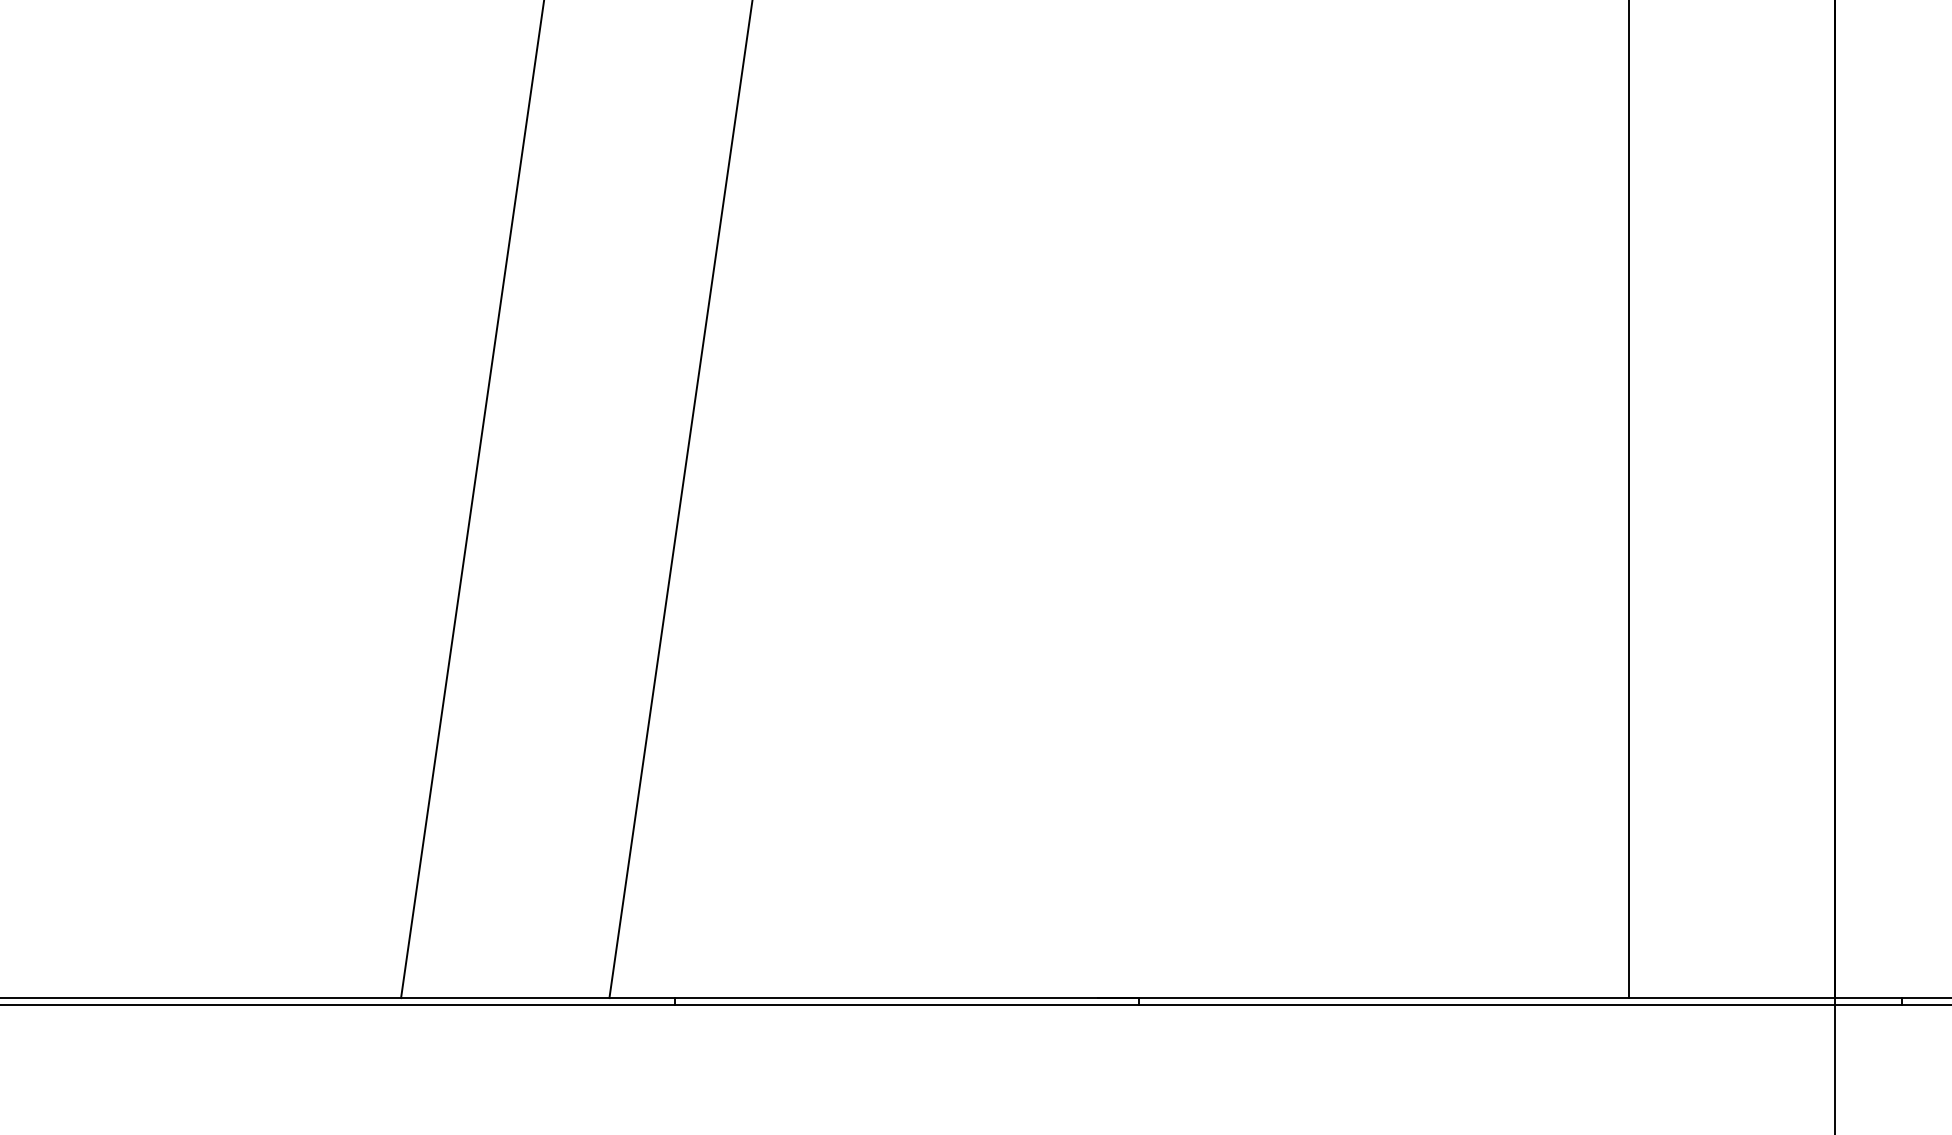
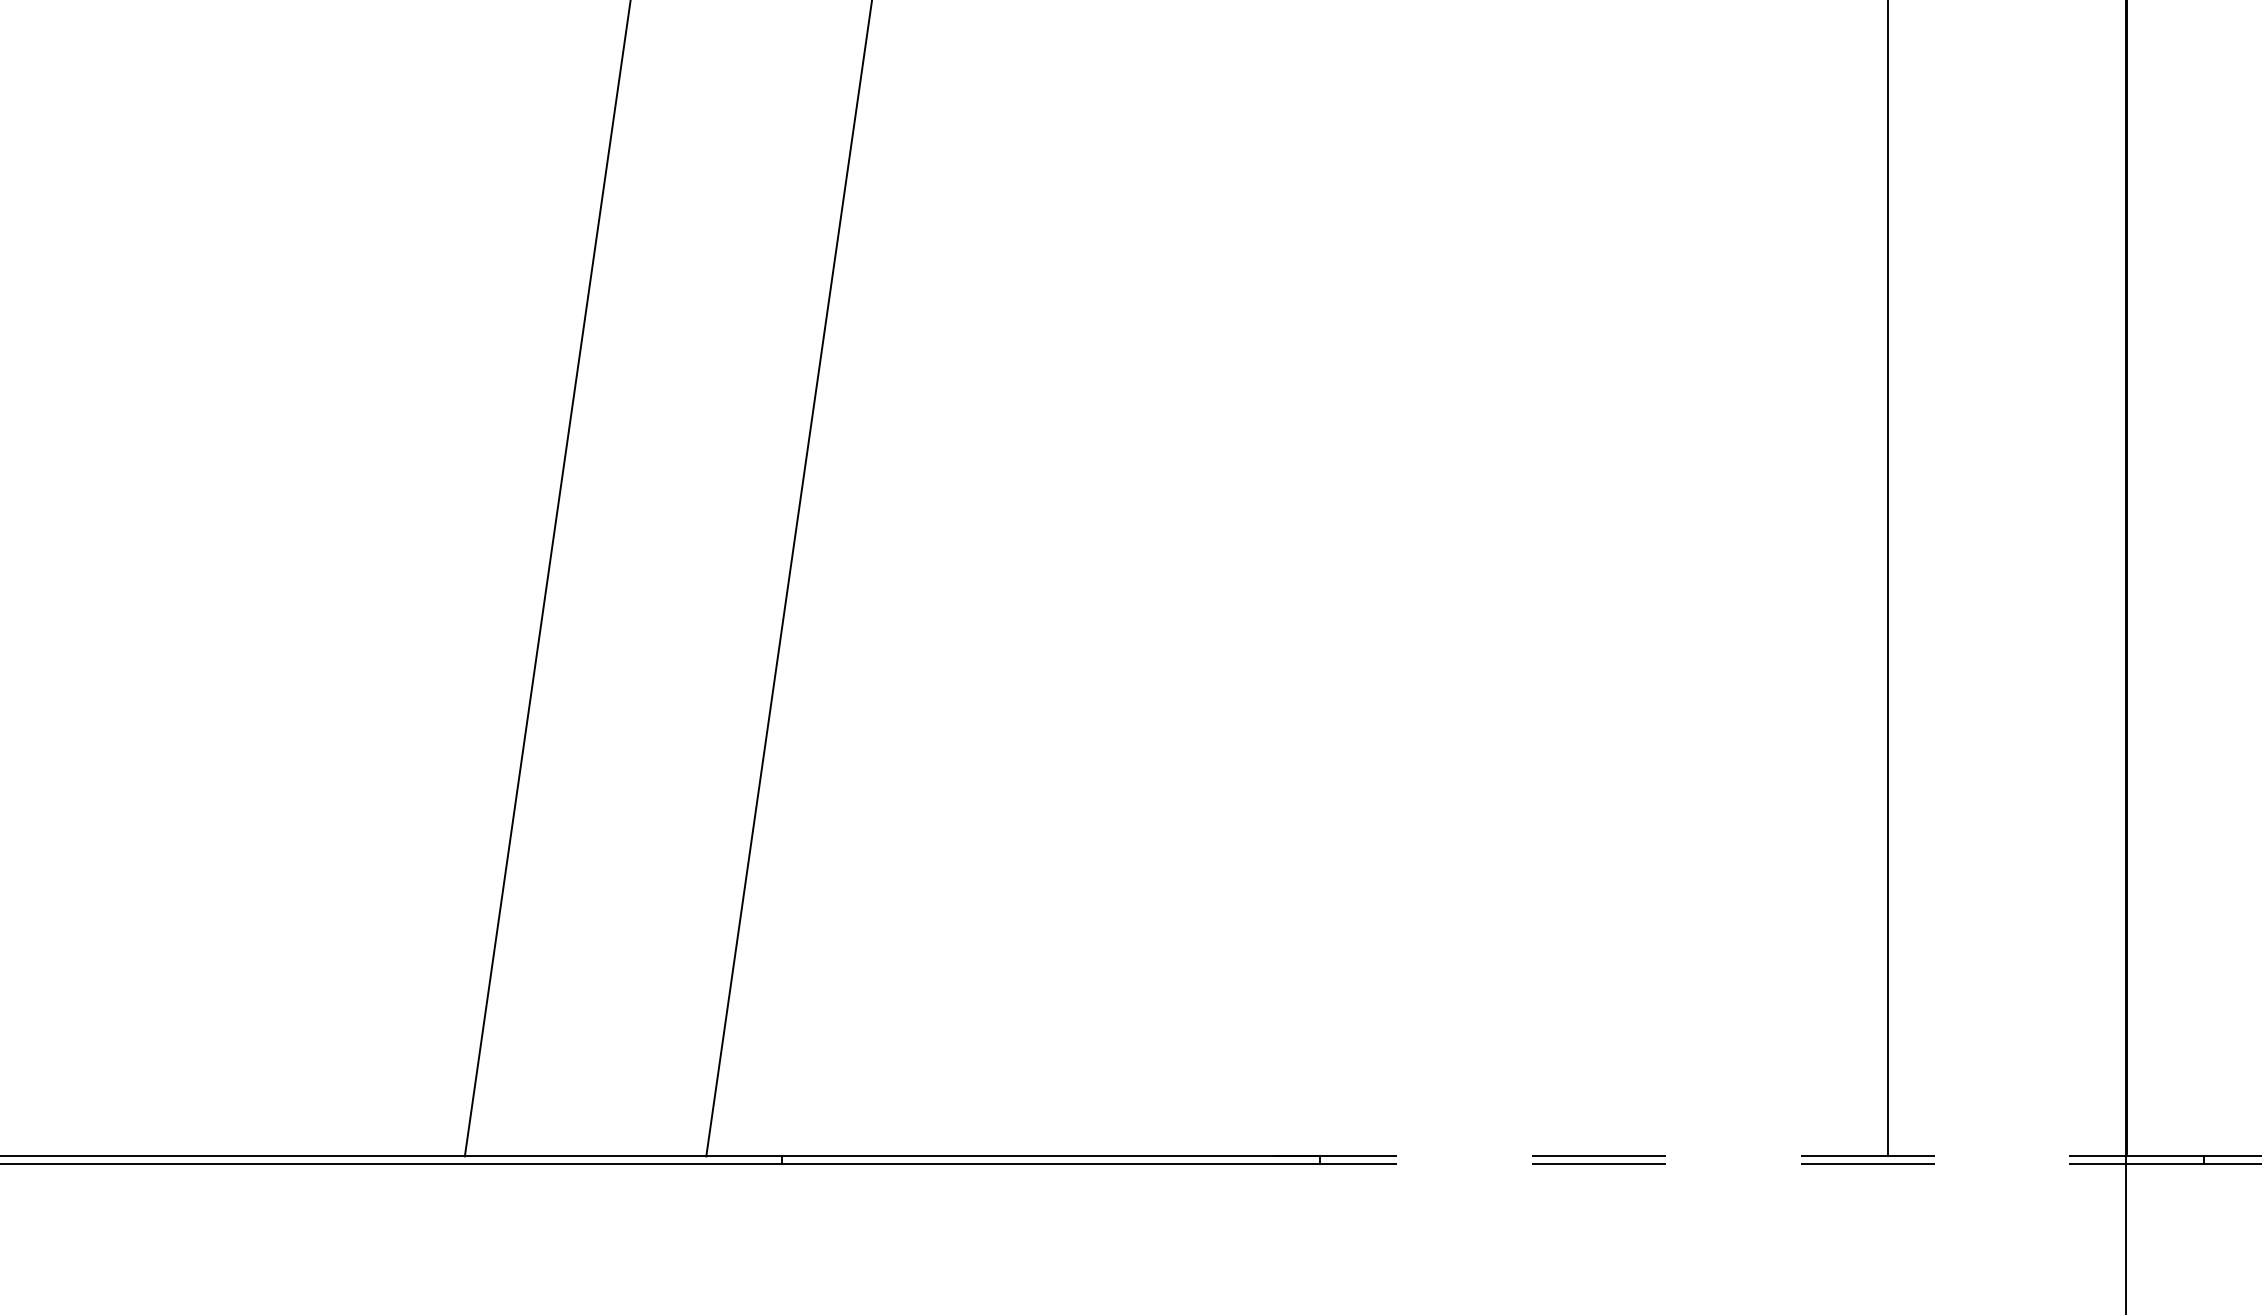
line: (1500, 998) -> (1738, 1156), solid -> dashed
line: (1520, 1005) -> (1761, 1164), solid -> dashed

